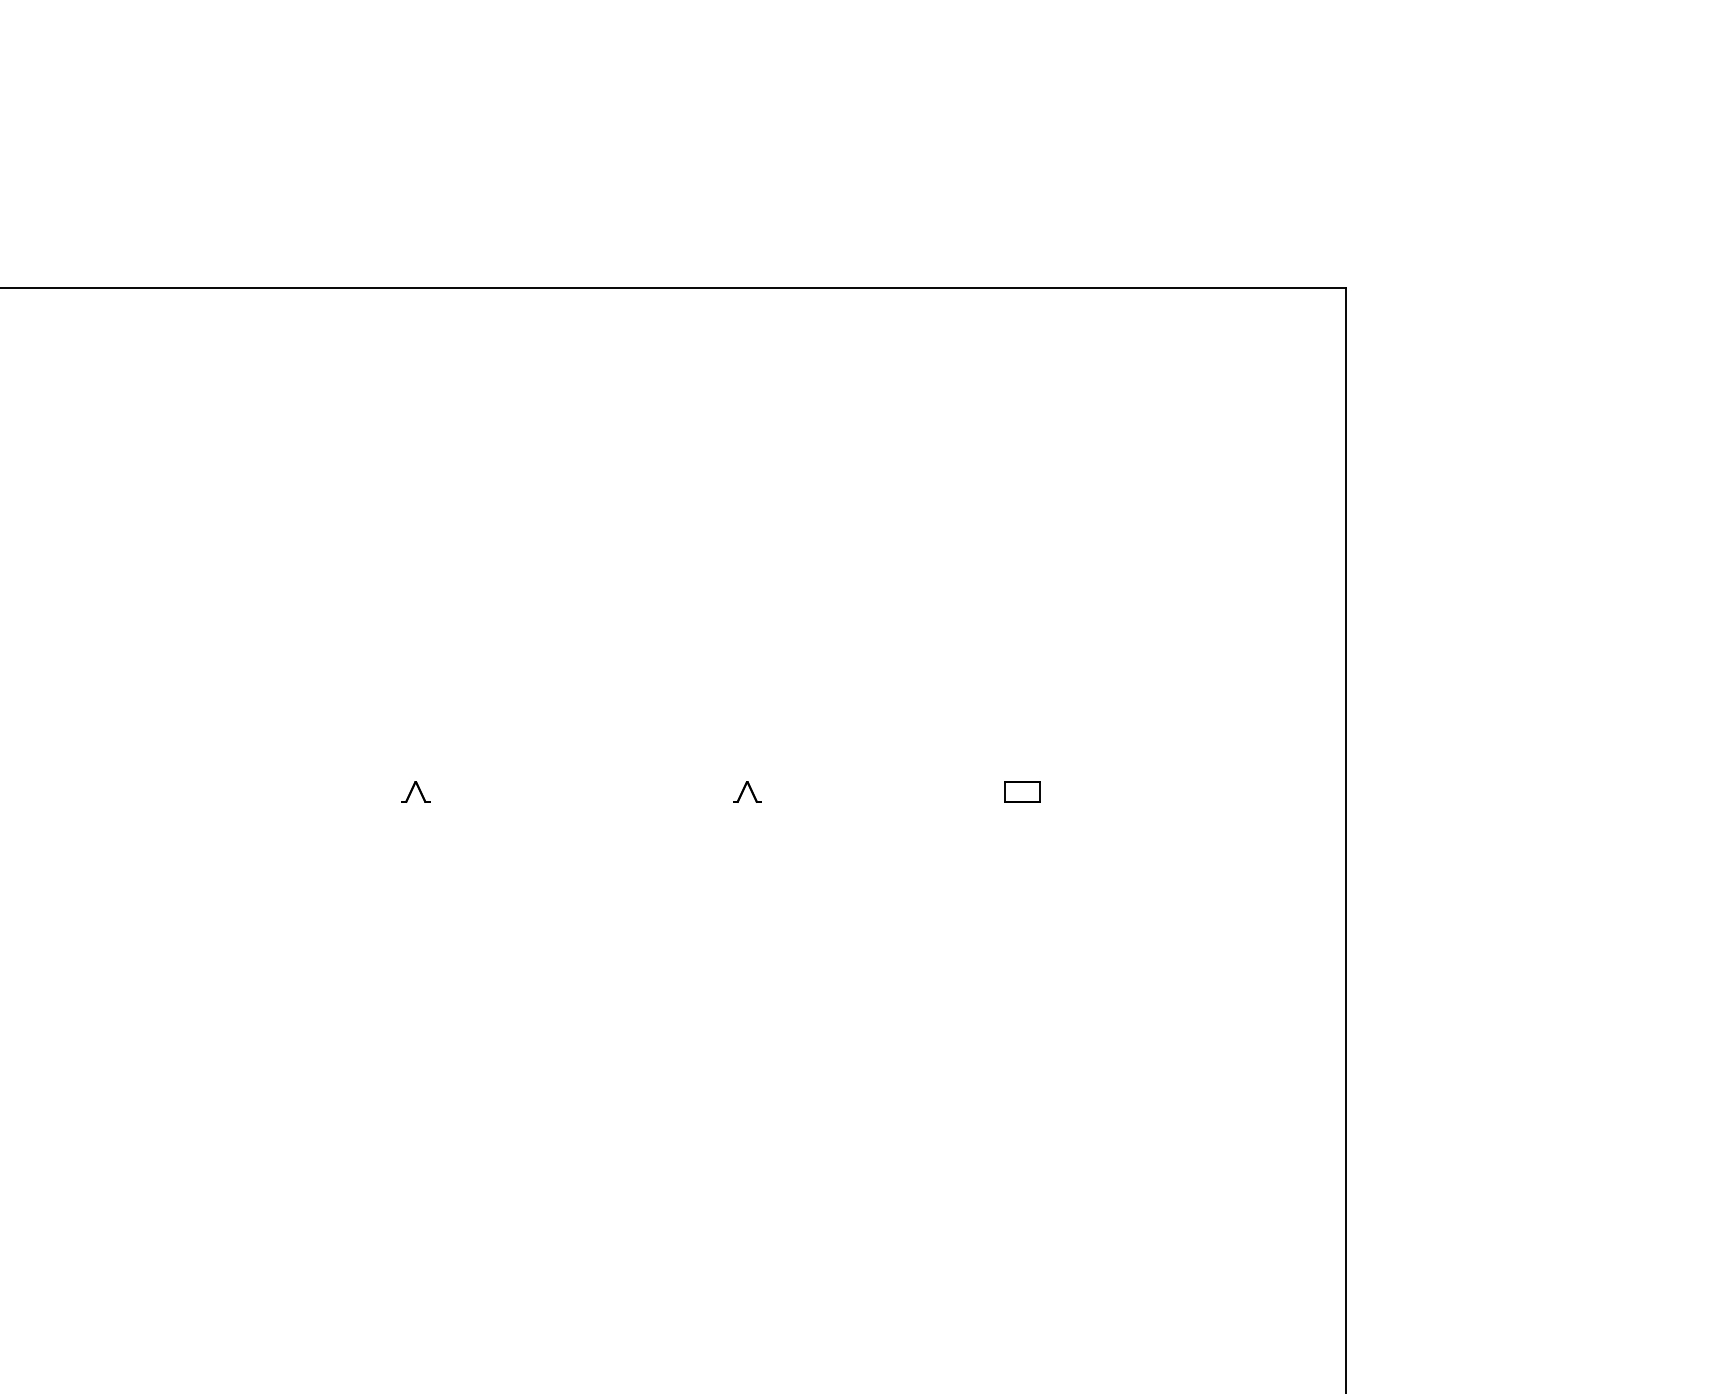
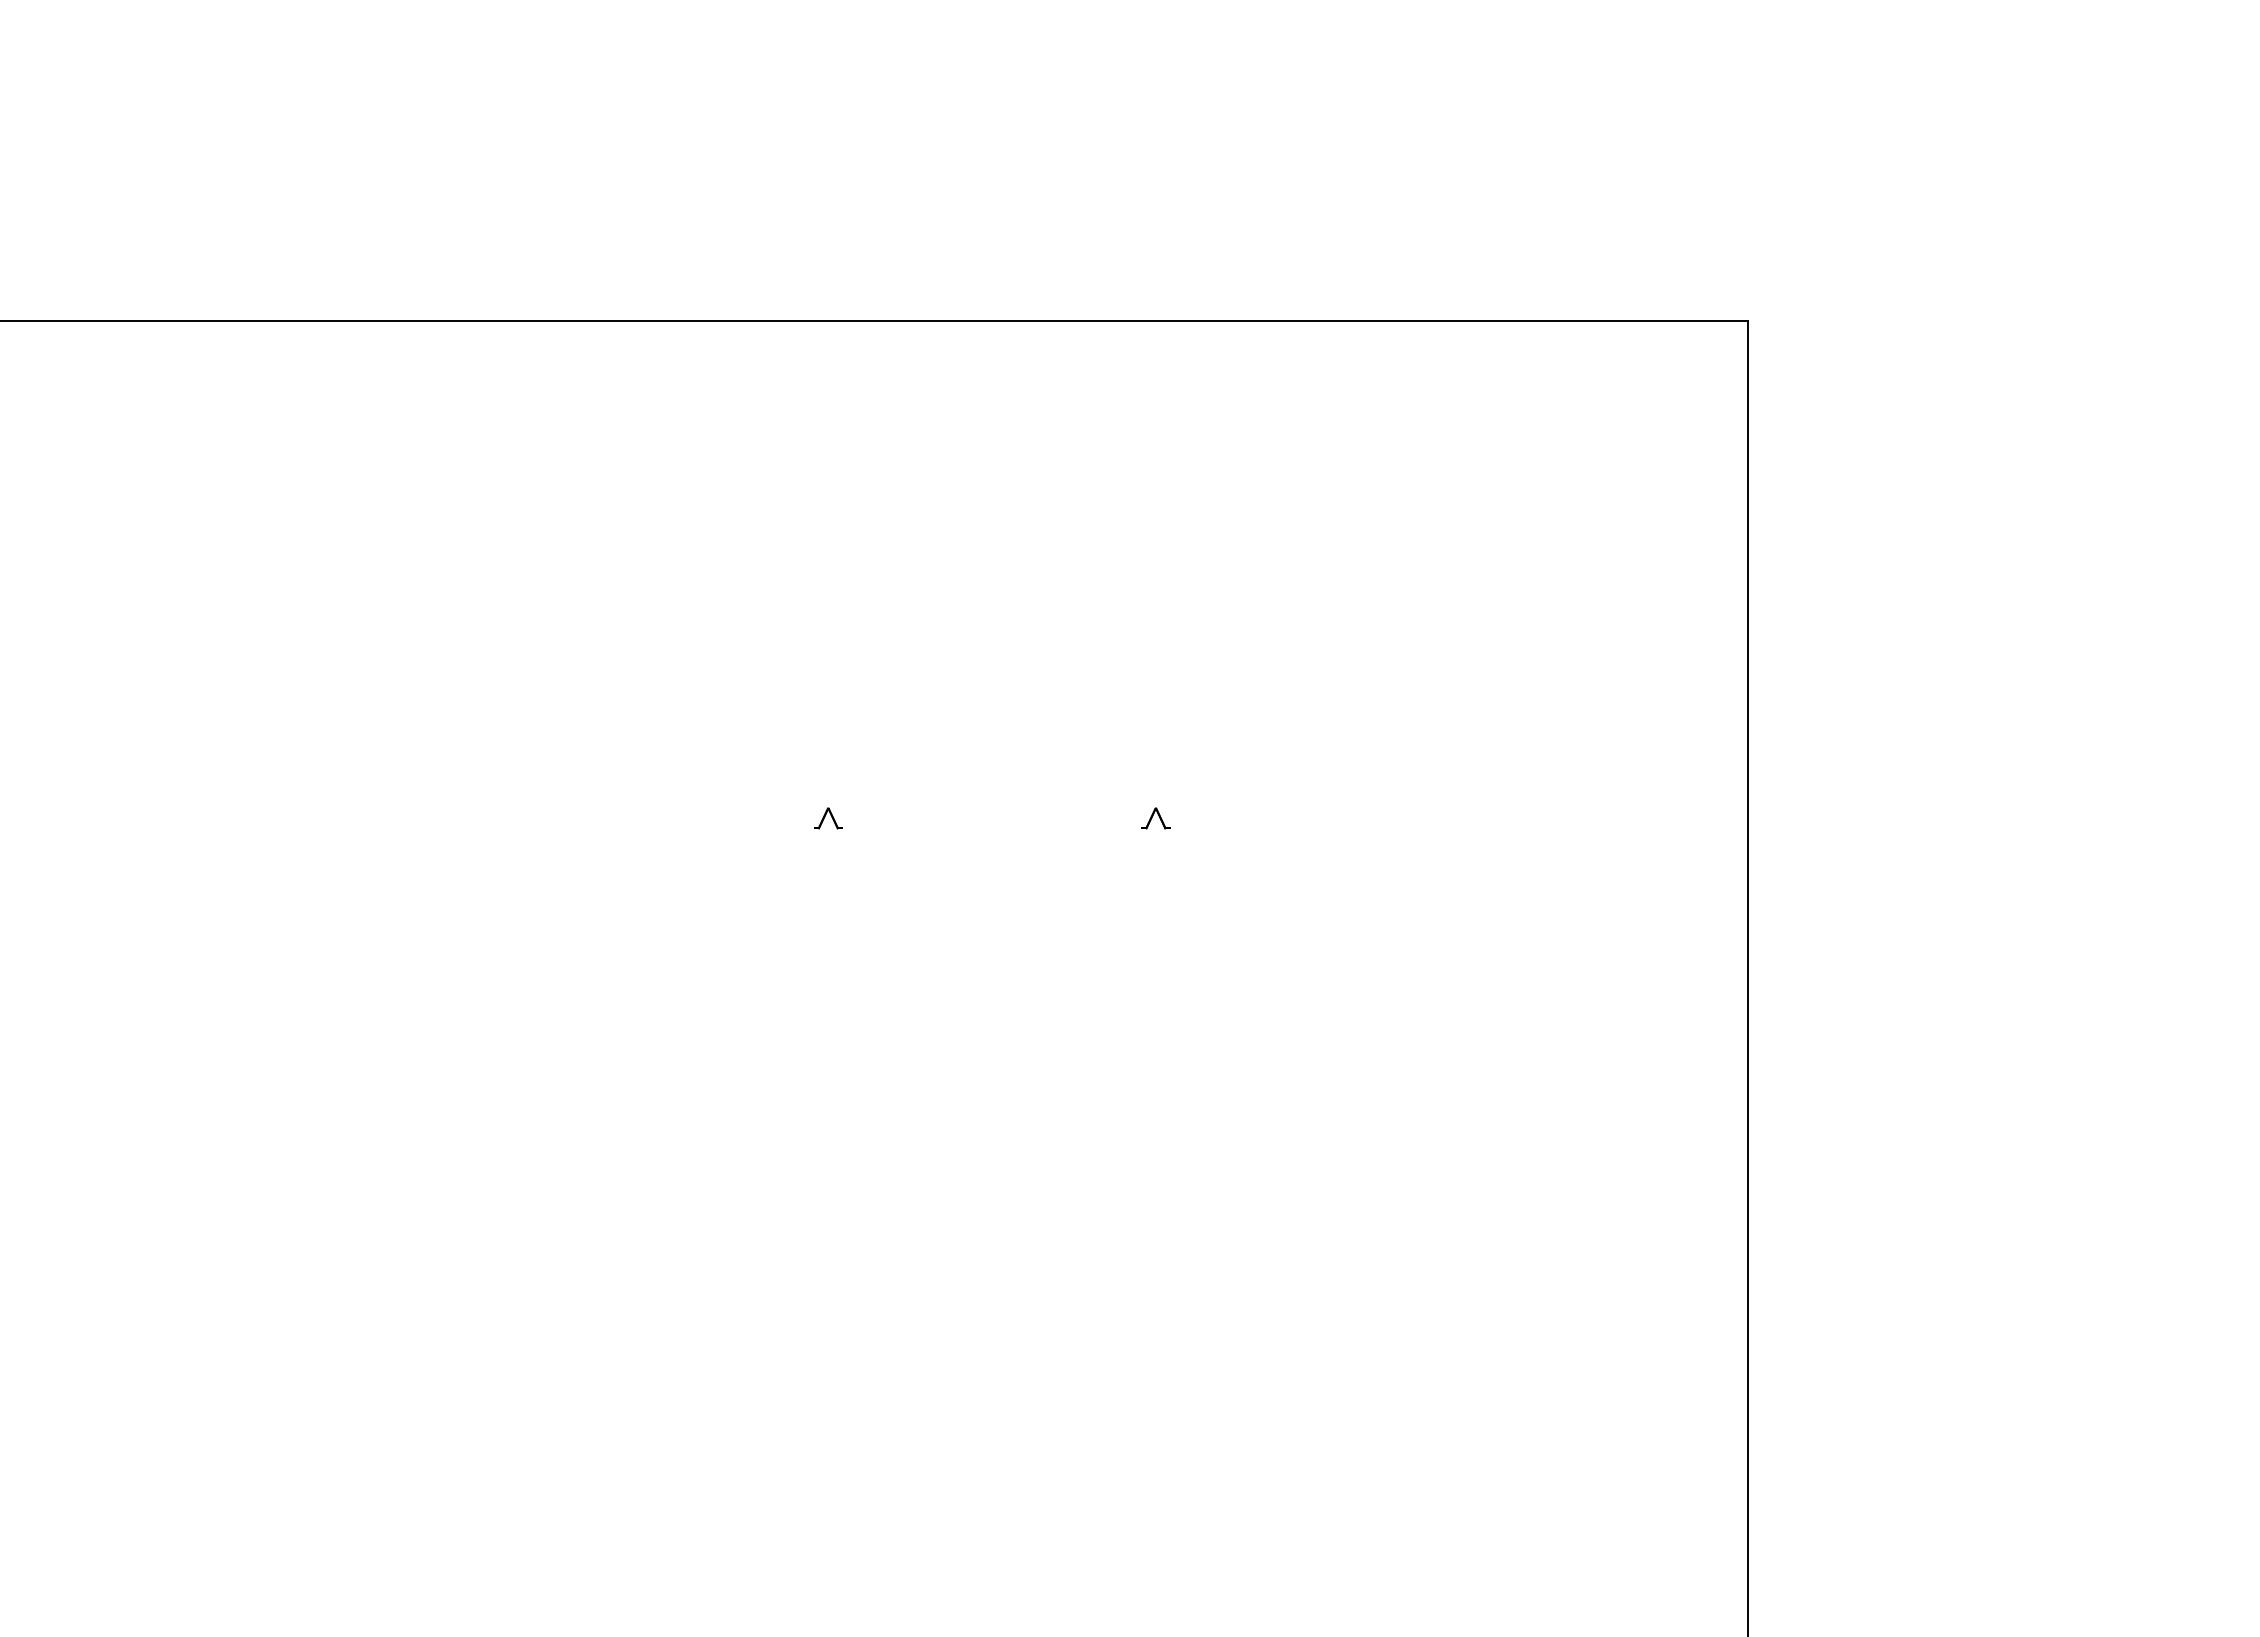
part: (1022, 792) -> (1427, 818), removed

